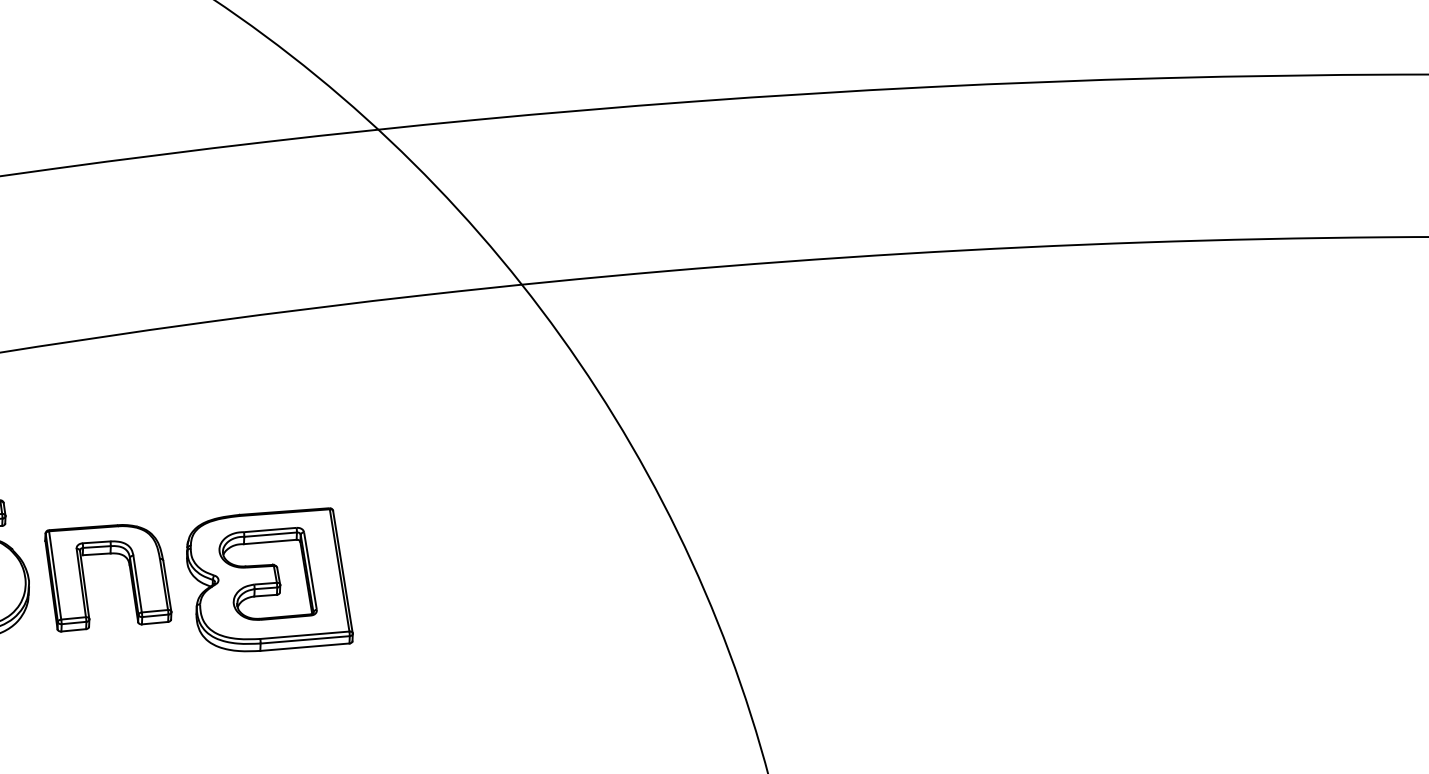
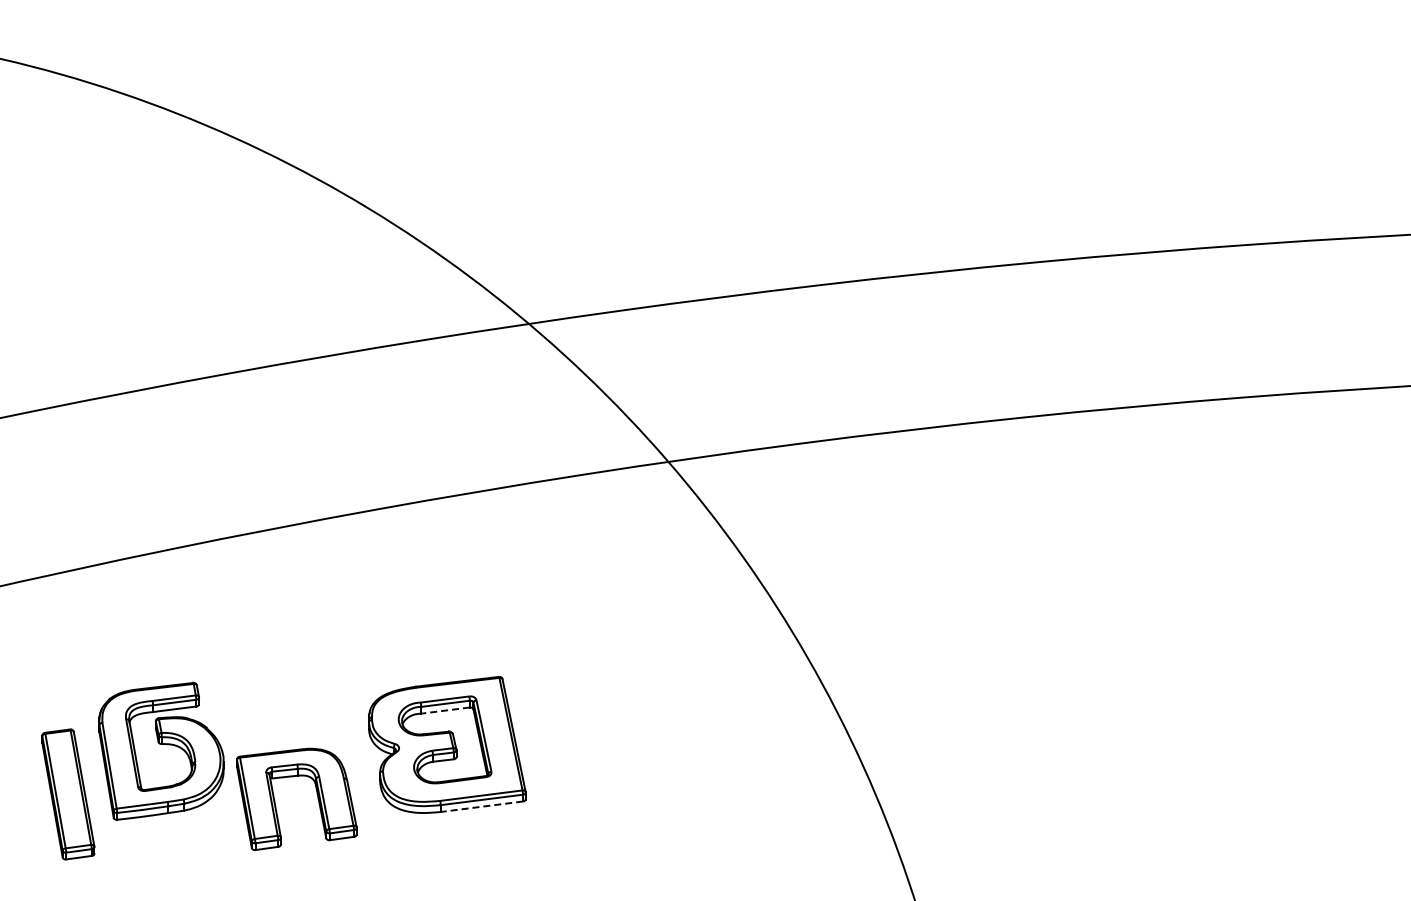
line: (270, 541) -> (445, 710), solid -> dashed
part: (129, 574) -> (316, 794), moved
line: (304, 646) -> (481, 806), solid -> dashed

